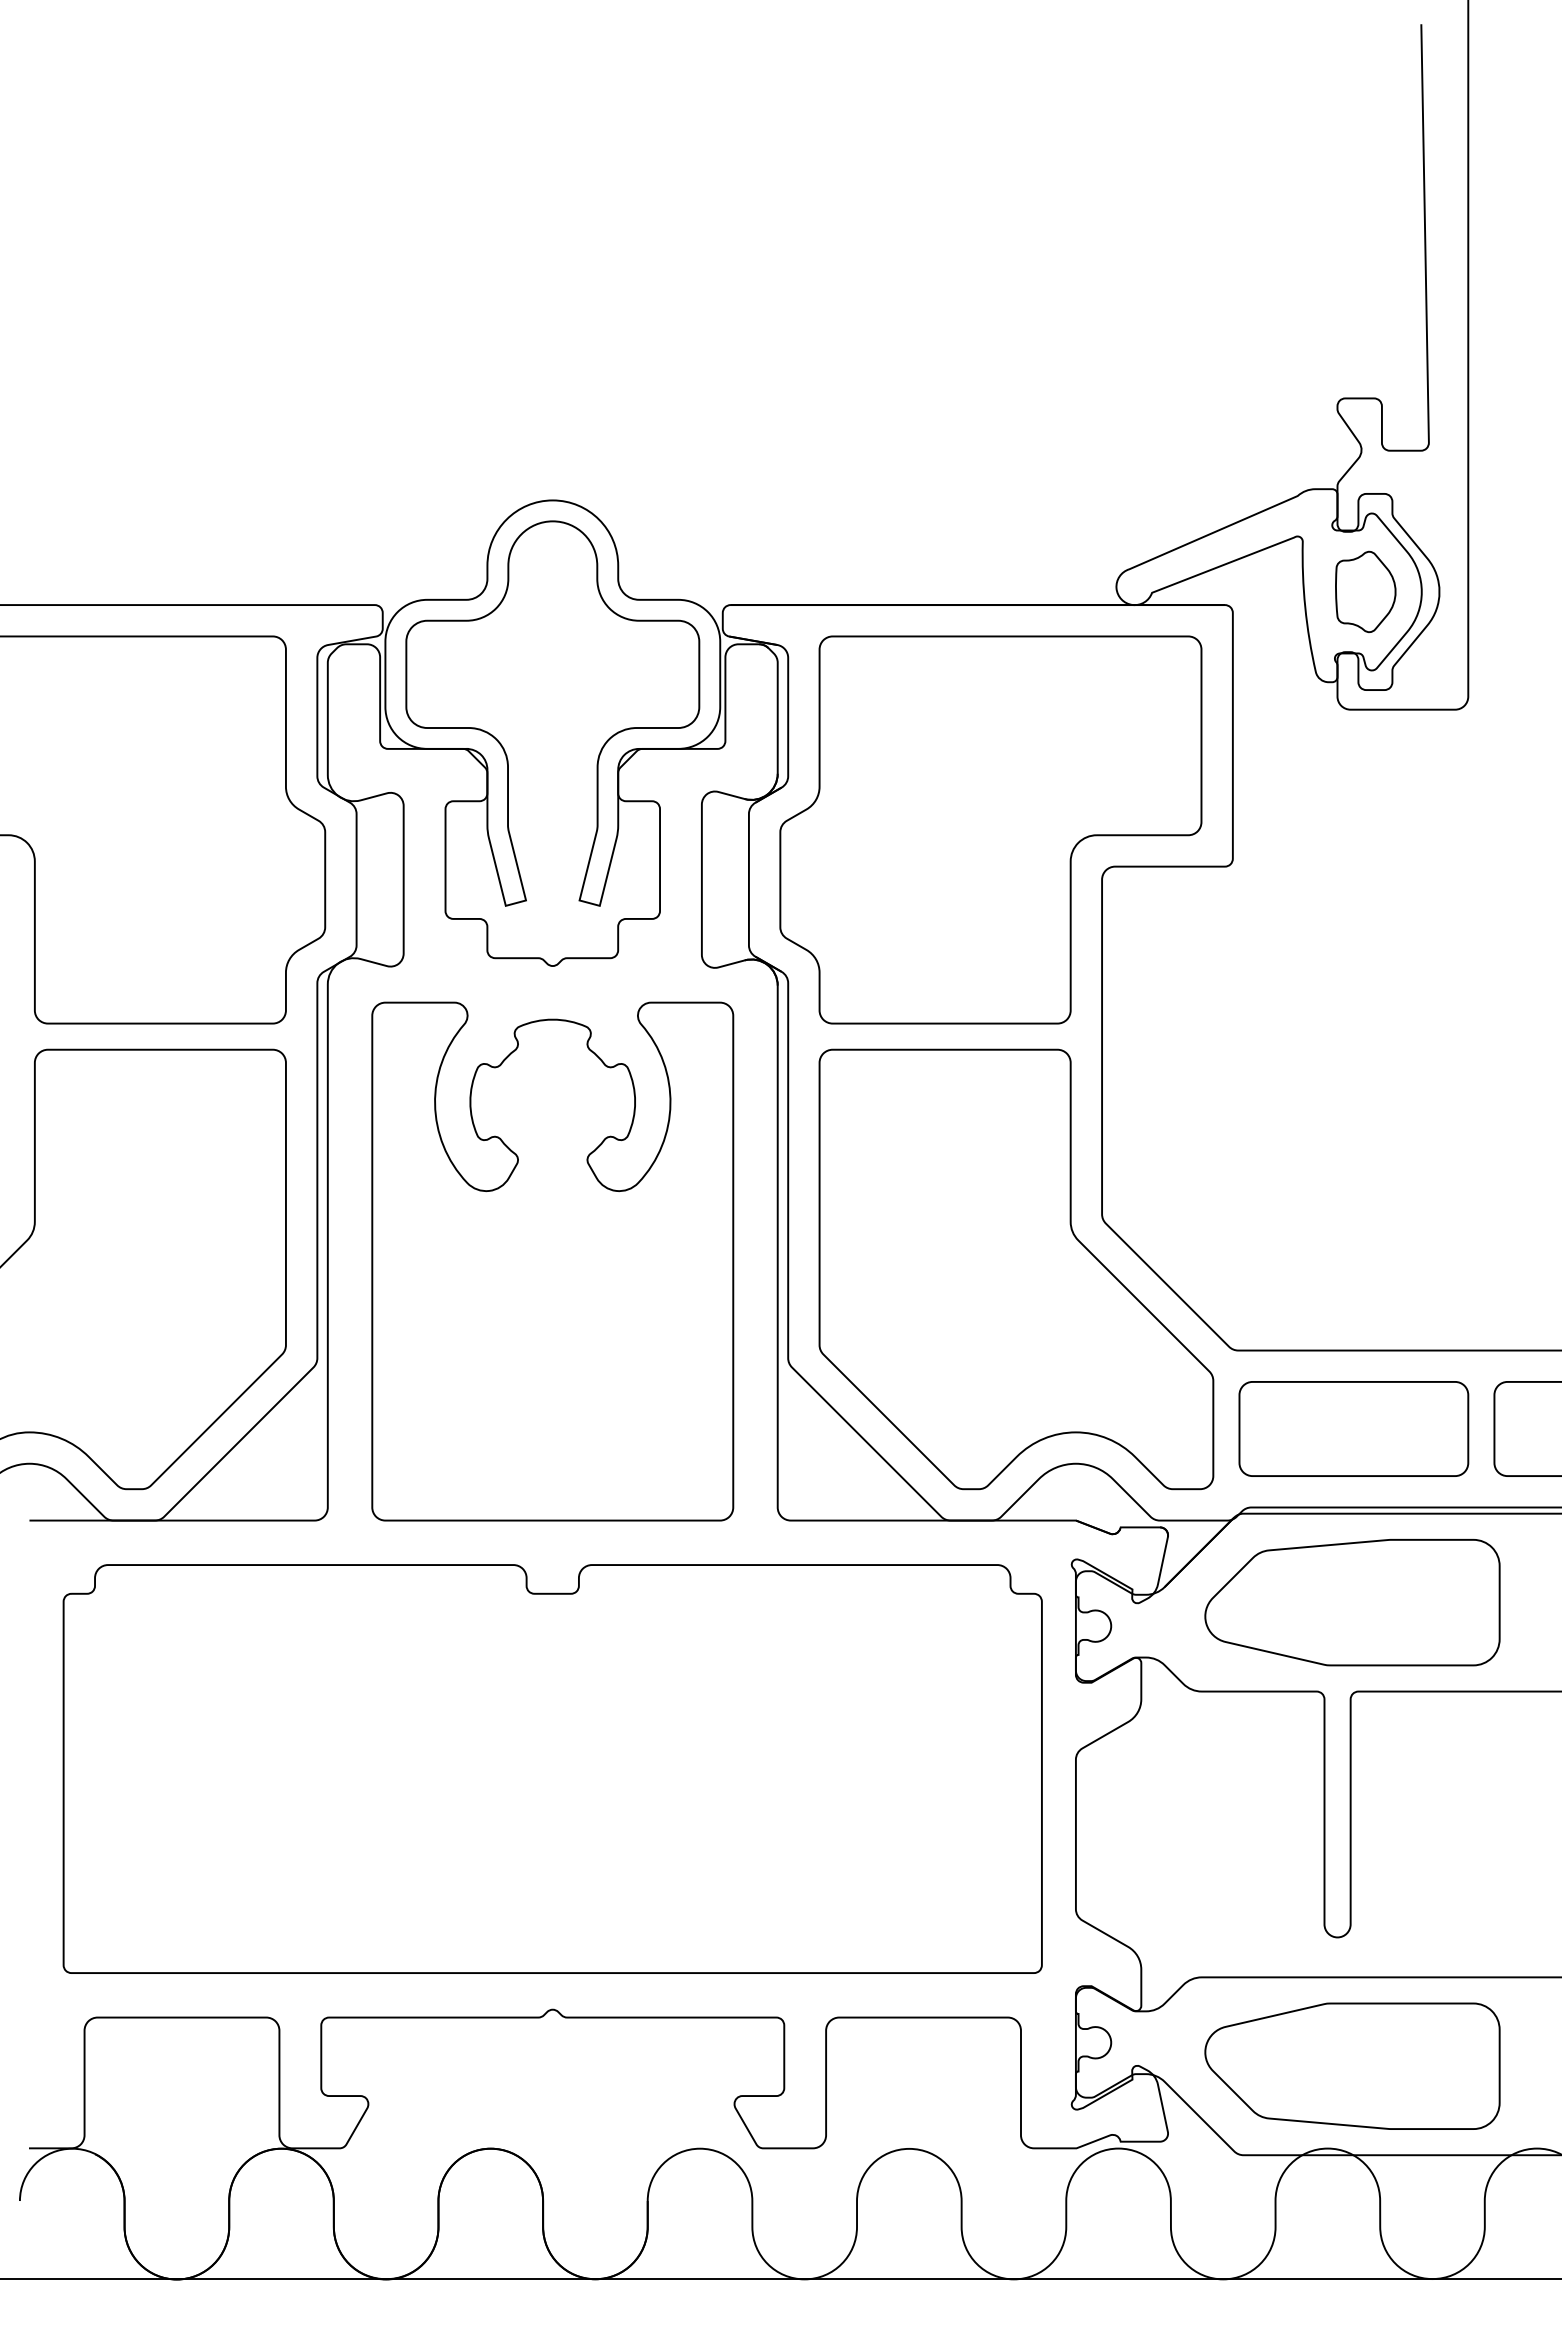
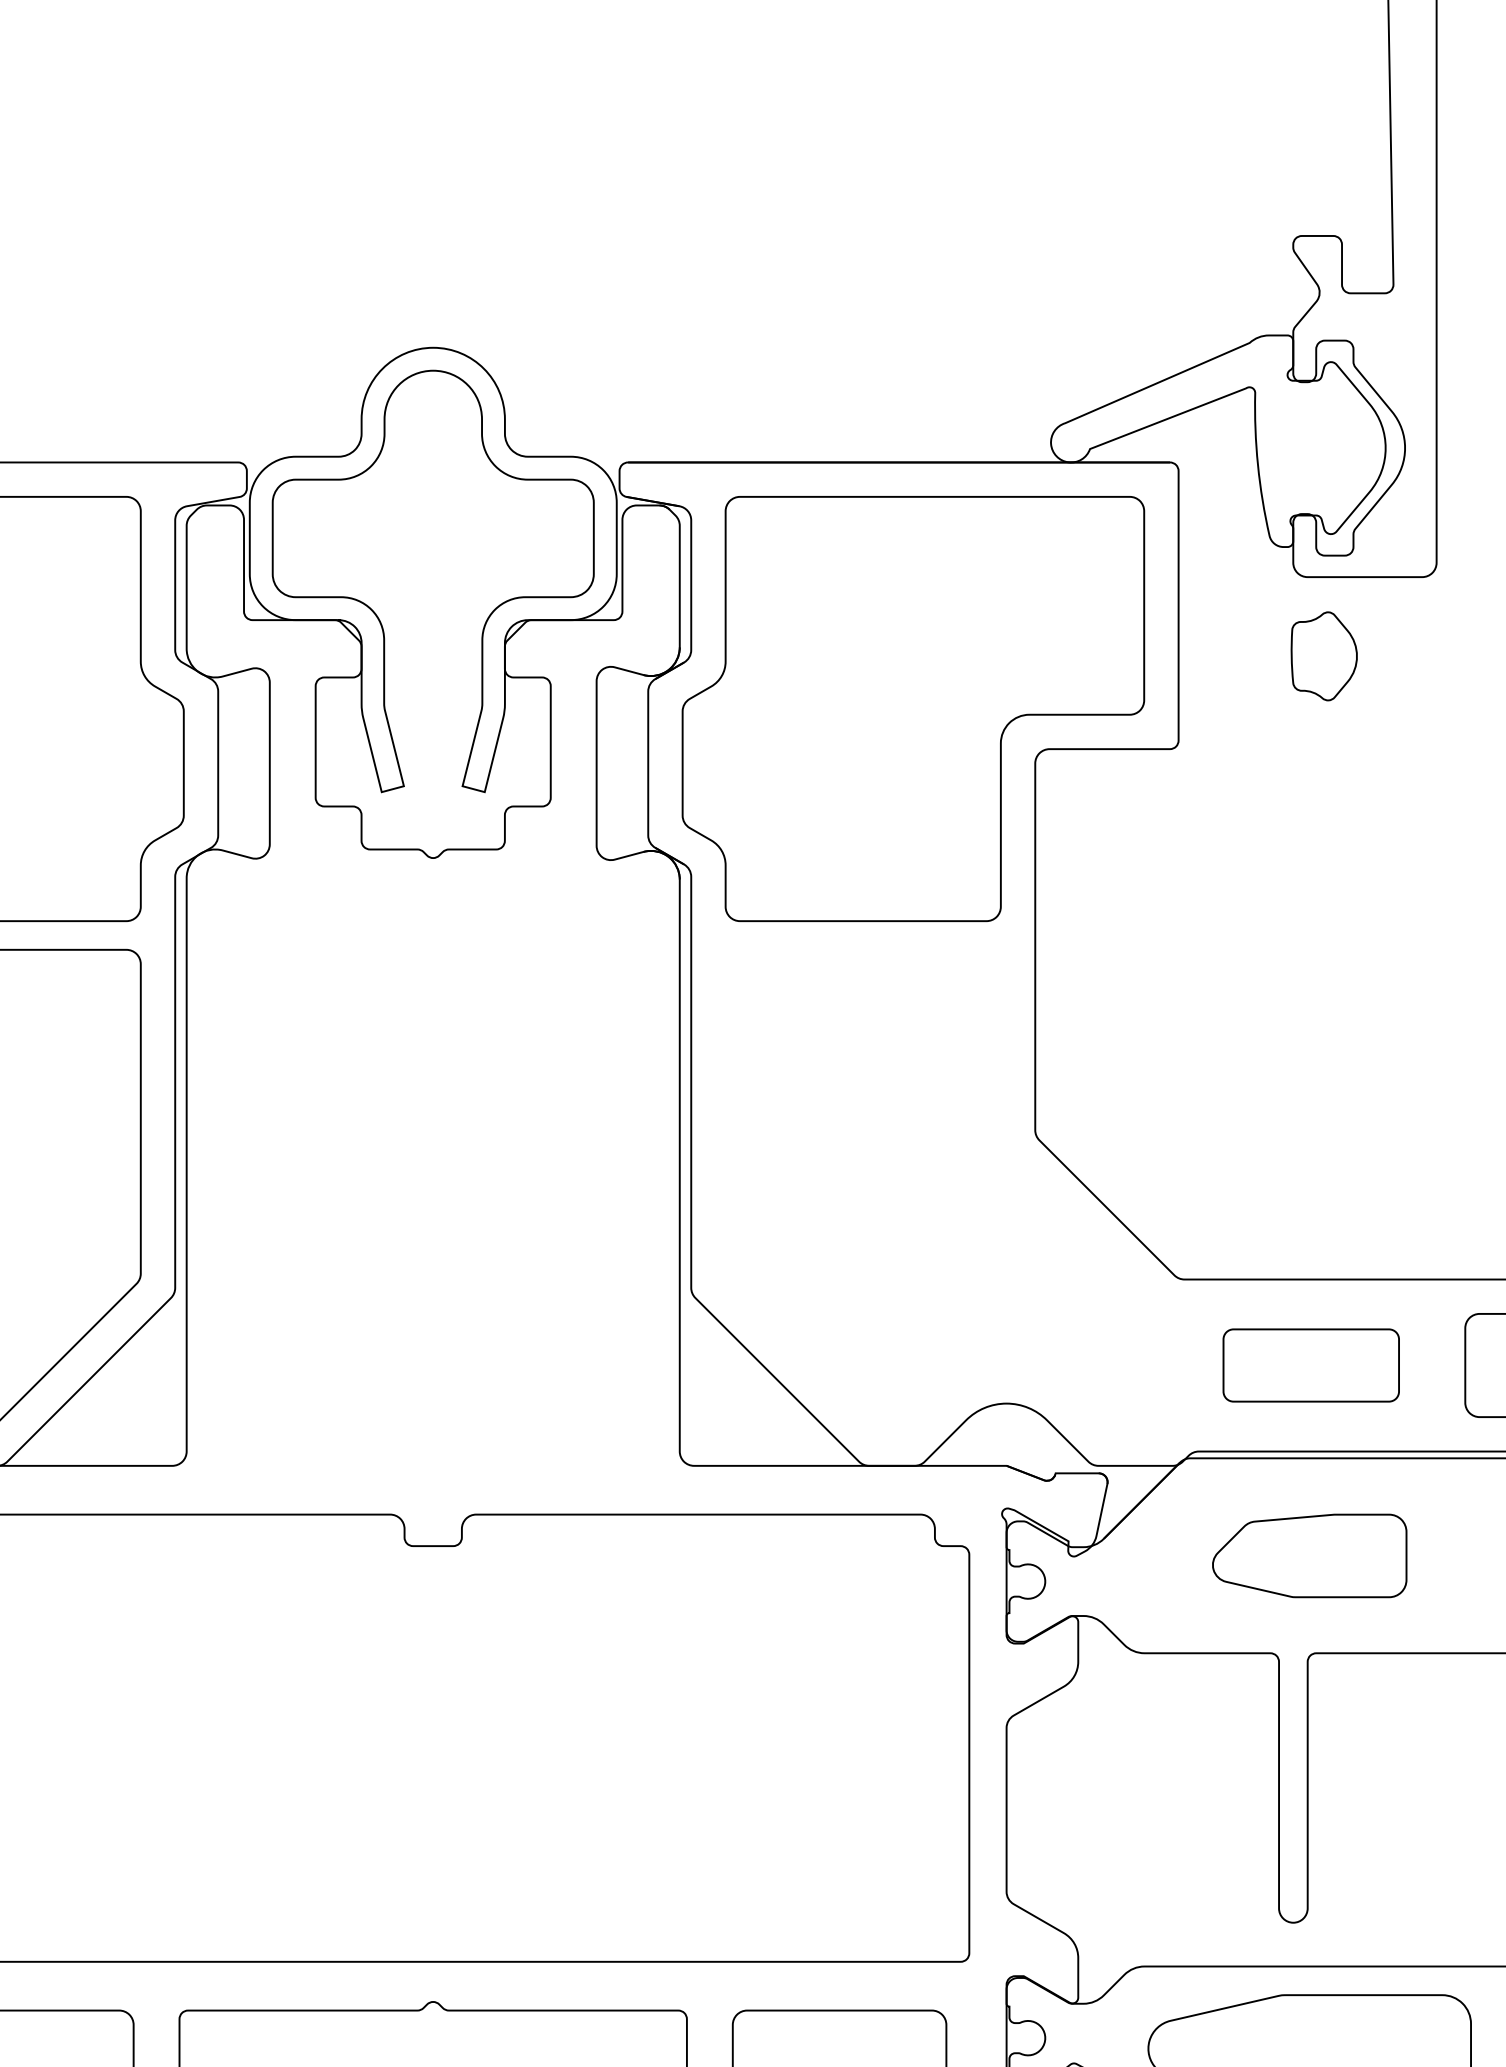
part: (1365, 591) -> (1323, 655), moved
part: (552, 1261) -> (432, 1181), removed
part: (1016, 1269) -> (941, 1190), removed
part: (1353, 1428) -> (1310, 1364), size x0.7
part: (1352, 1602) -> (1309, 1555), size x0.6

